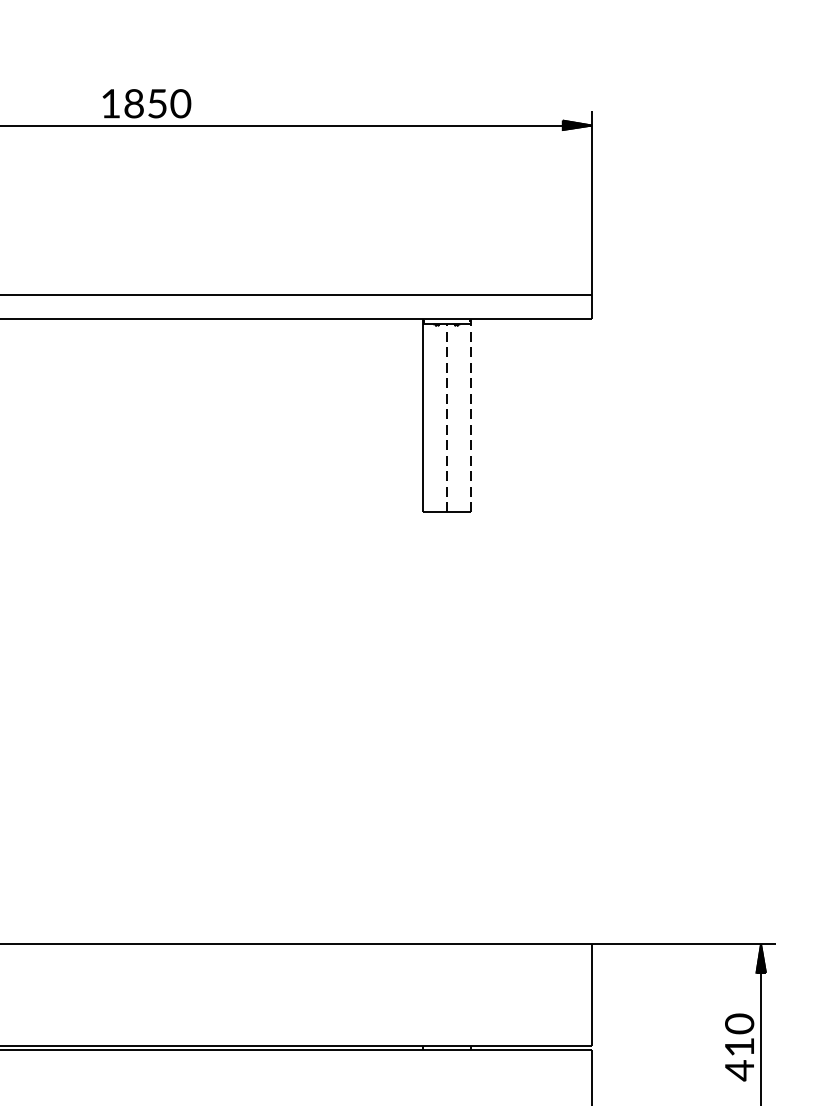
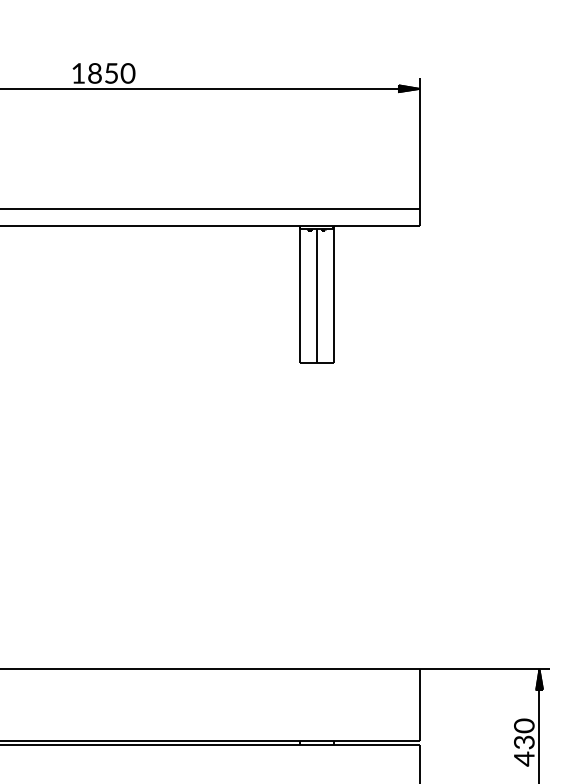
line: (446, 418) -> (316, 296), dashed -> solid
line: (470, 418) -> (333, 296), dashed -> solid
text: (739, 1047) -> (524, 742), 410 -> 430

